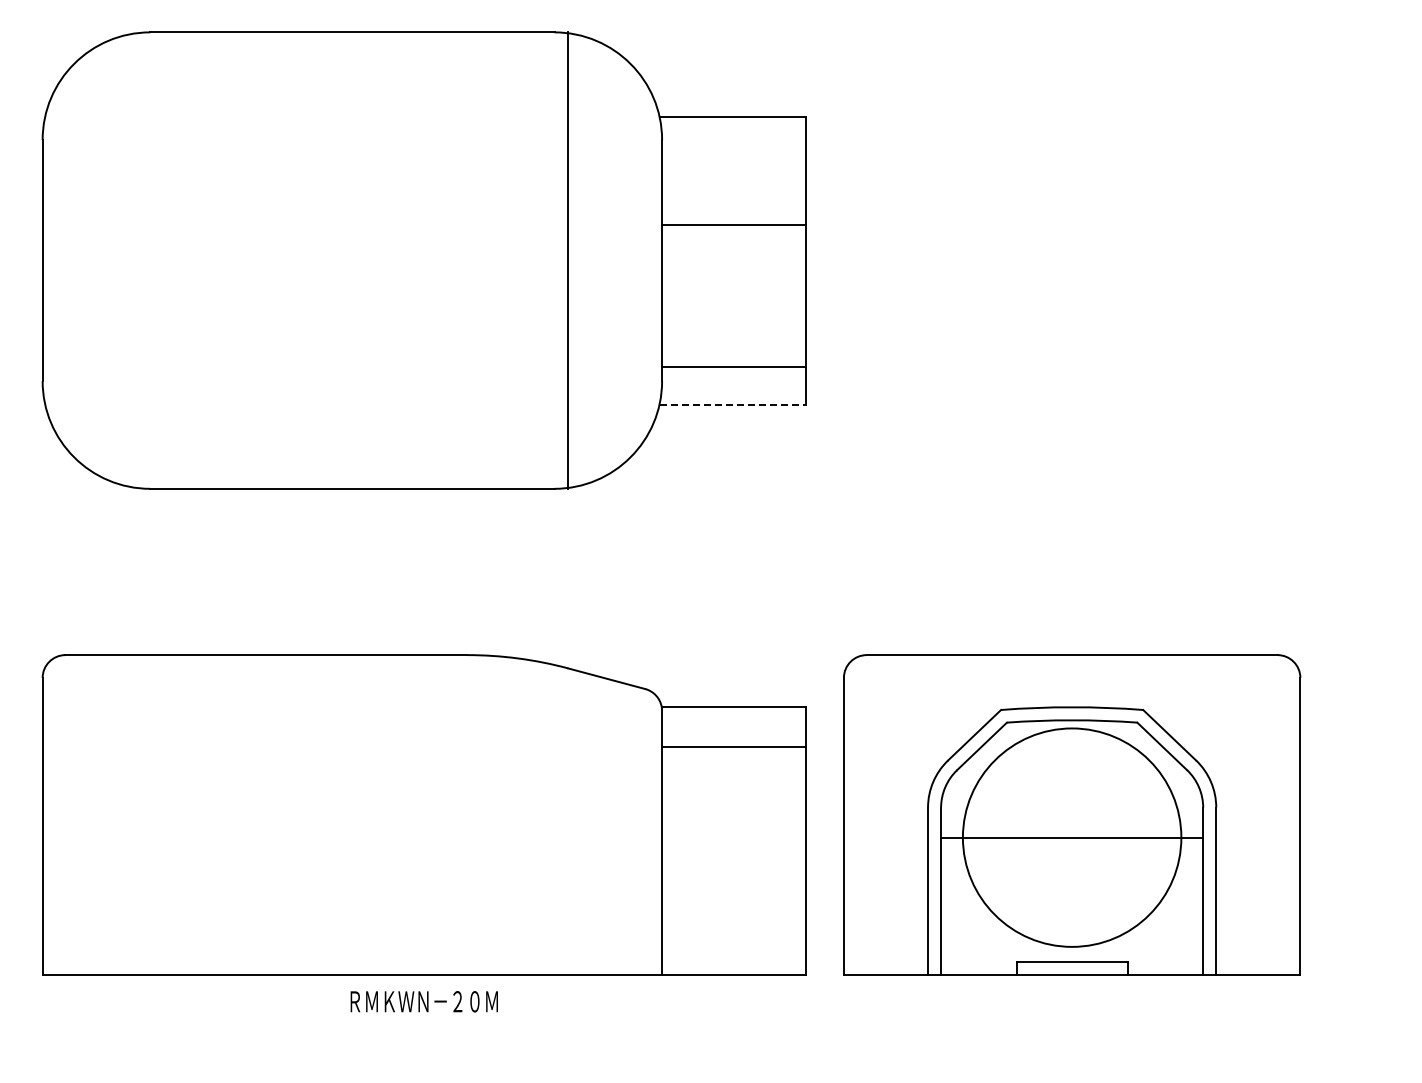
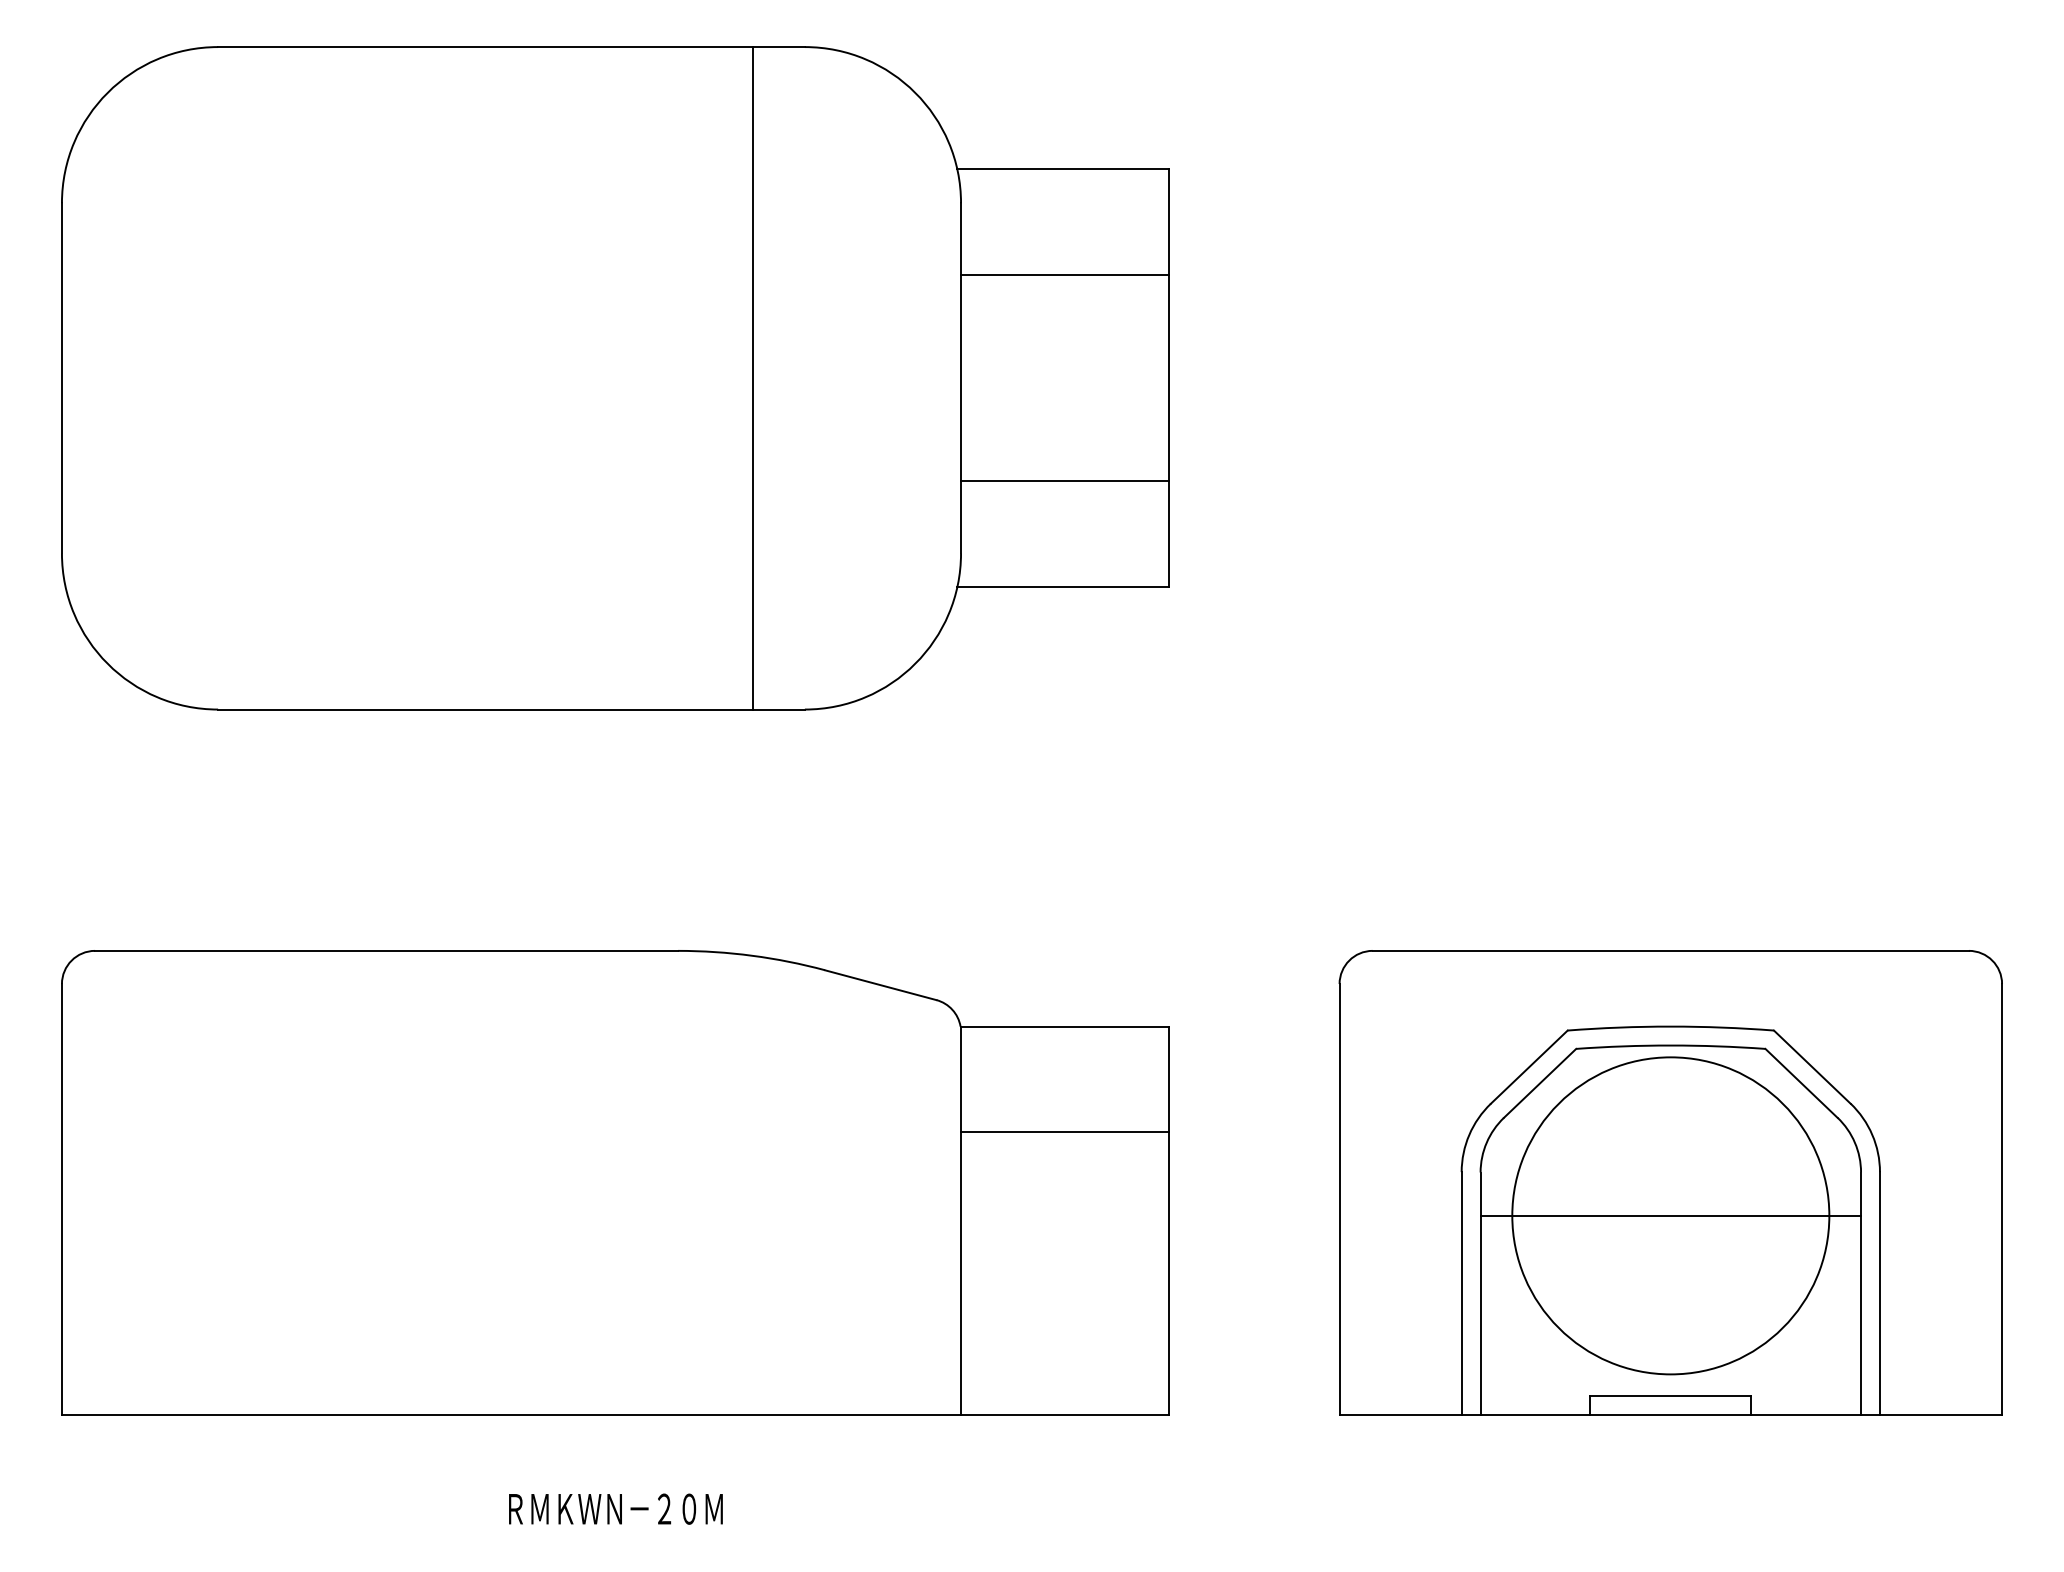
line: (733, 224) -> (1064, 275), moved
line: (567, 260) -> (752, 378), moved
line: (733, 366) -> (1064, 481), moved
line: (733, 404) -> (1064, 587), dashed -> solid
line: (733, 746) -> (1064, 1131), moved
part: (1072, 814) -> (1671, 1182), moved
text: (423, 1001) -> (614, 1508), moved

